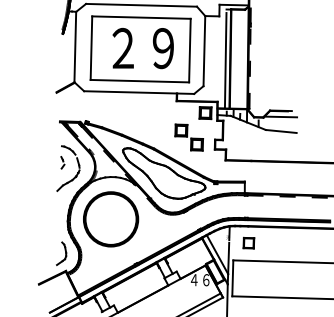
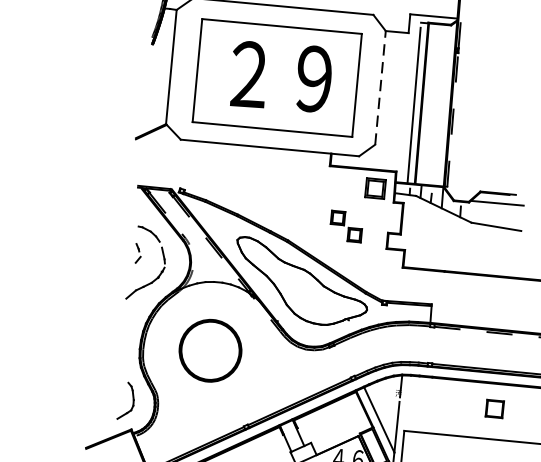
line: (204, 50) -> (380, 86), solid -> dashed
part: (189, 137) -> (346, 226), size x0.7
part: (111, 219) -> (211, 350), size x0.7
part: (248, 242) -> (494, 407), moved

